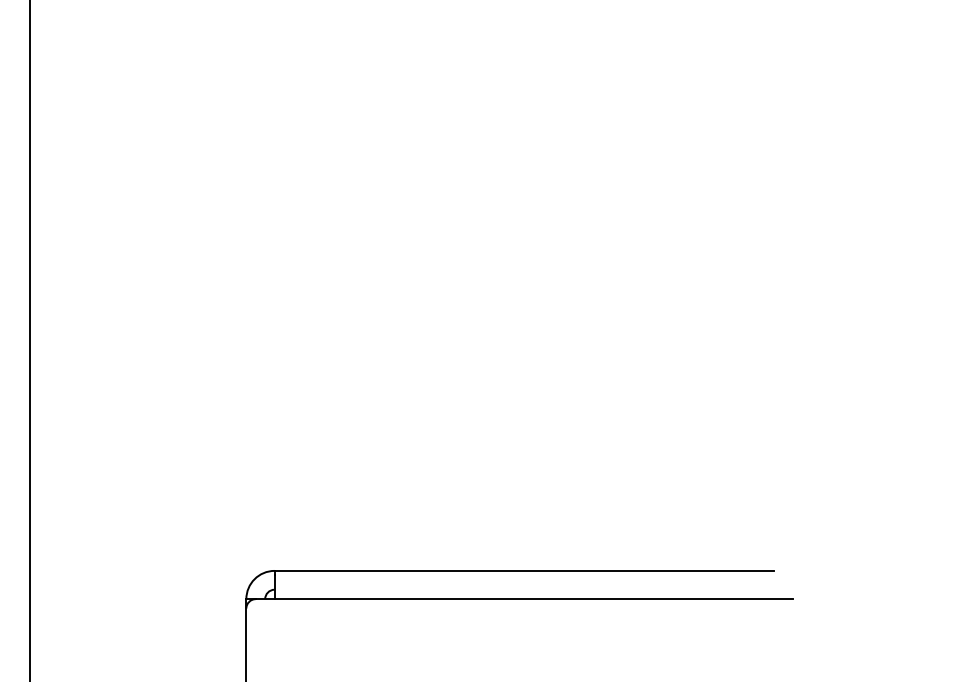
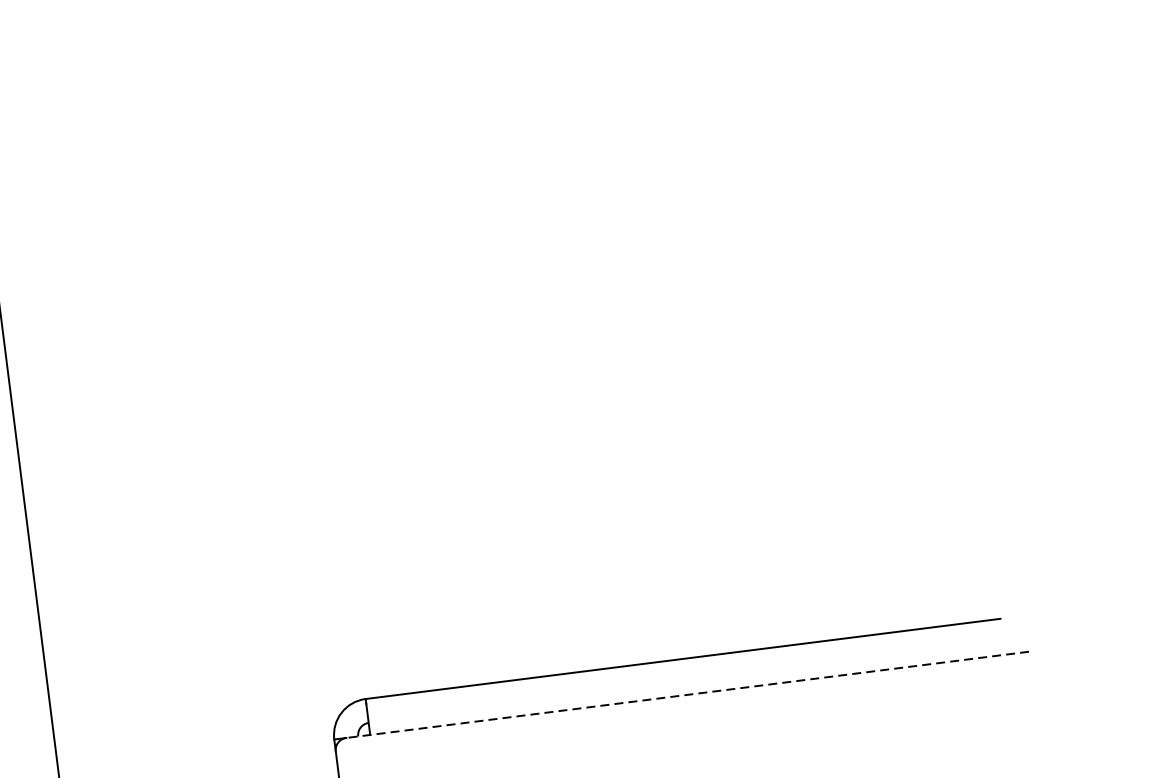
line: (523, 599) -> (686, 695), solid -> dashed

